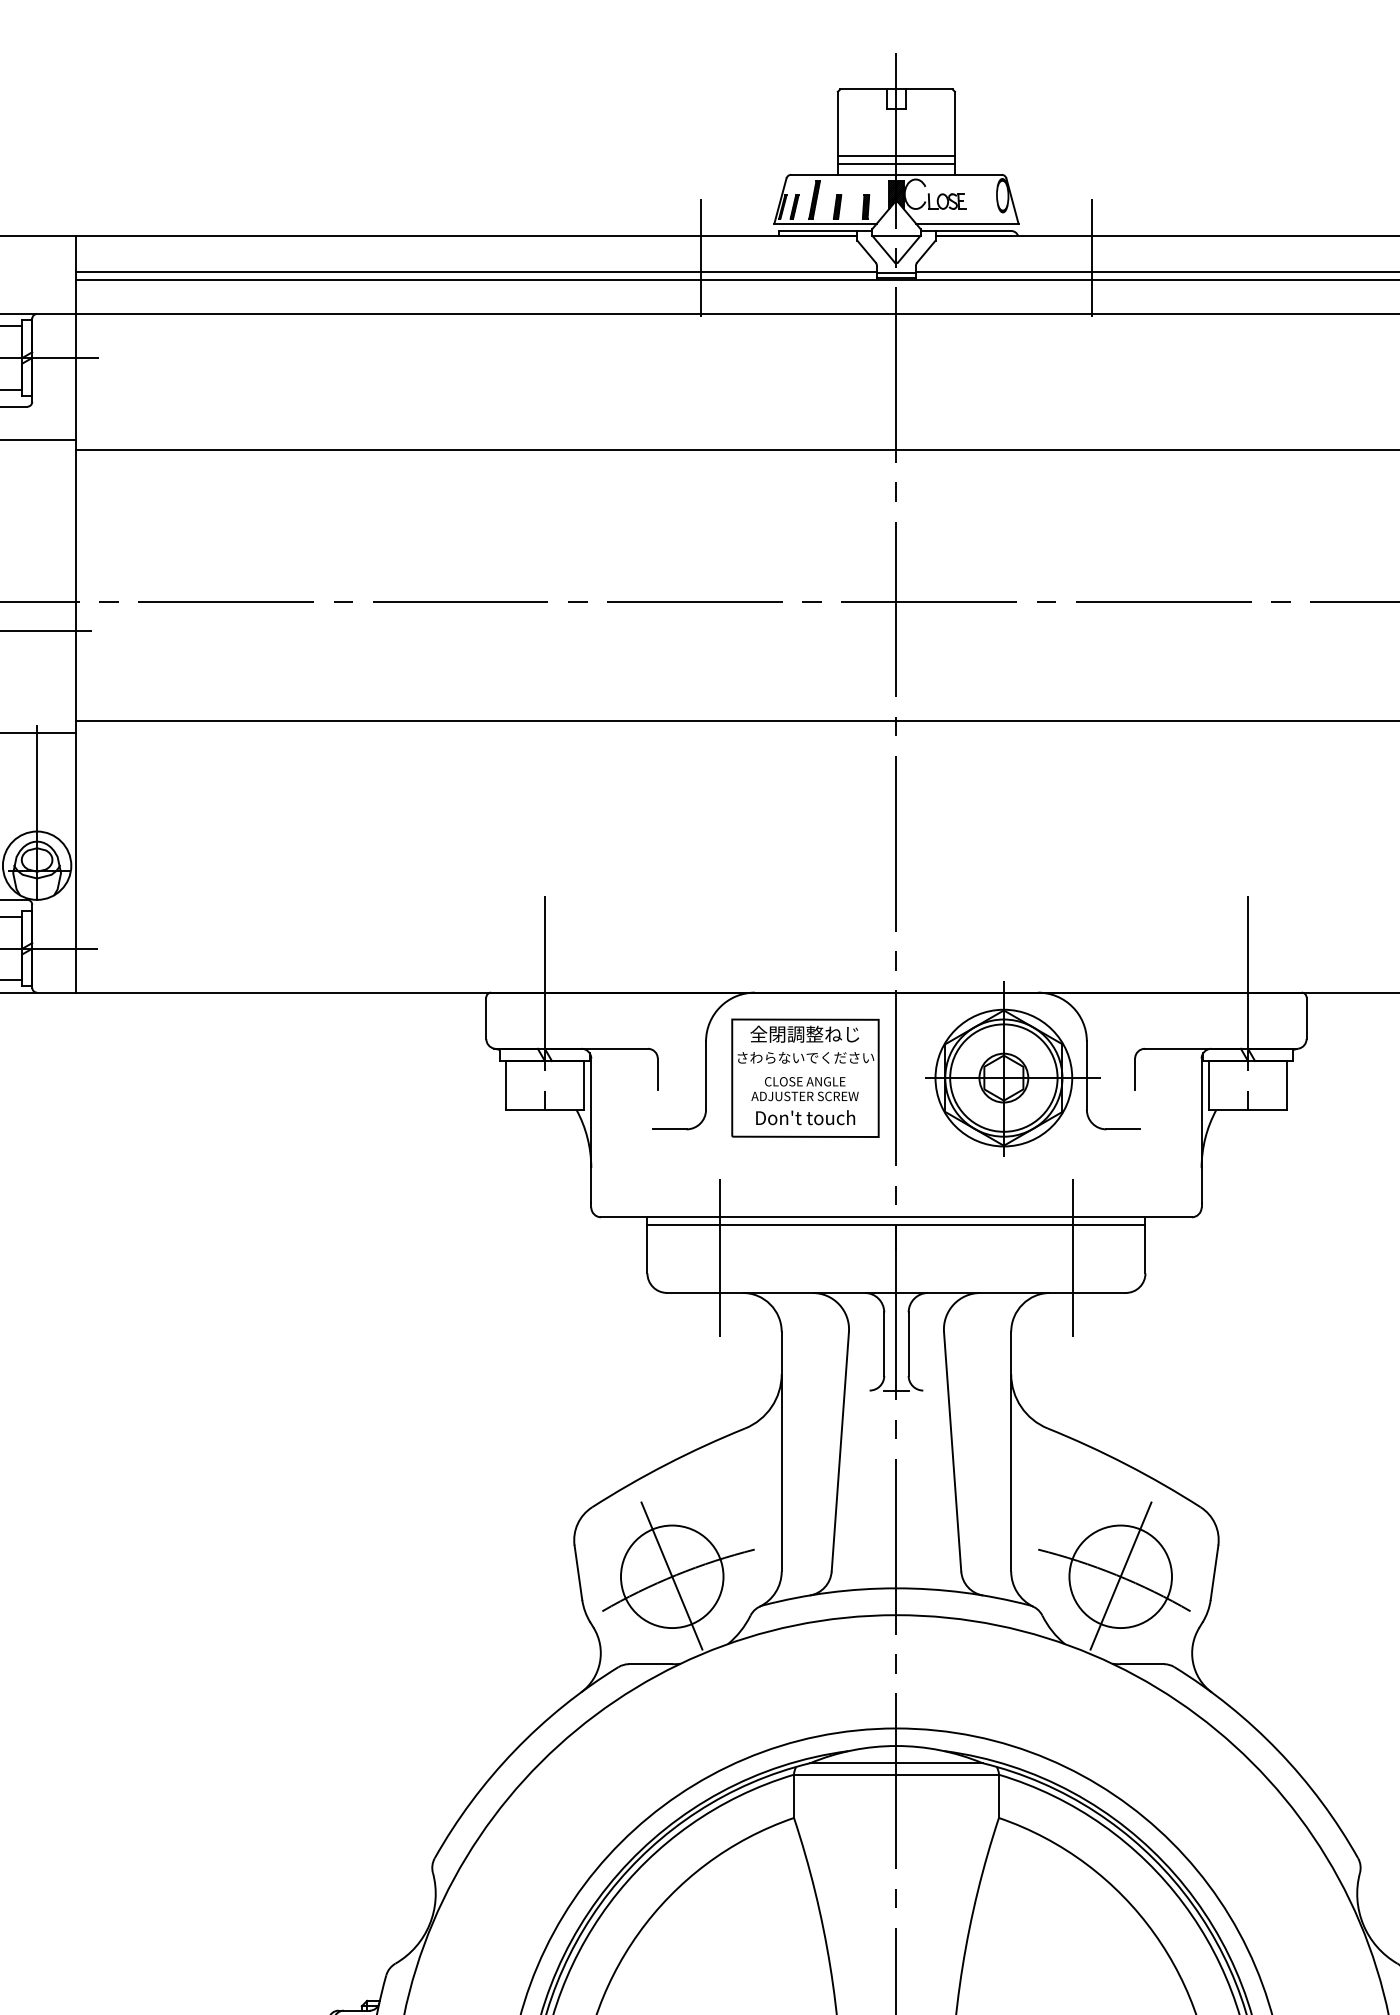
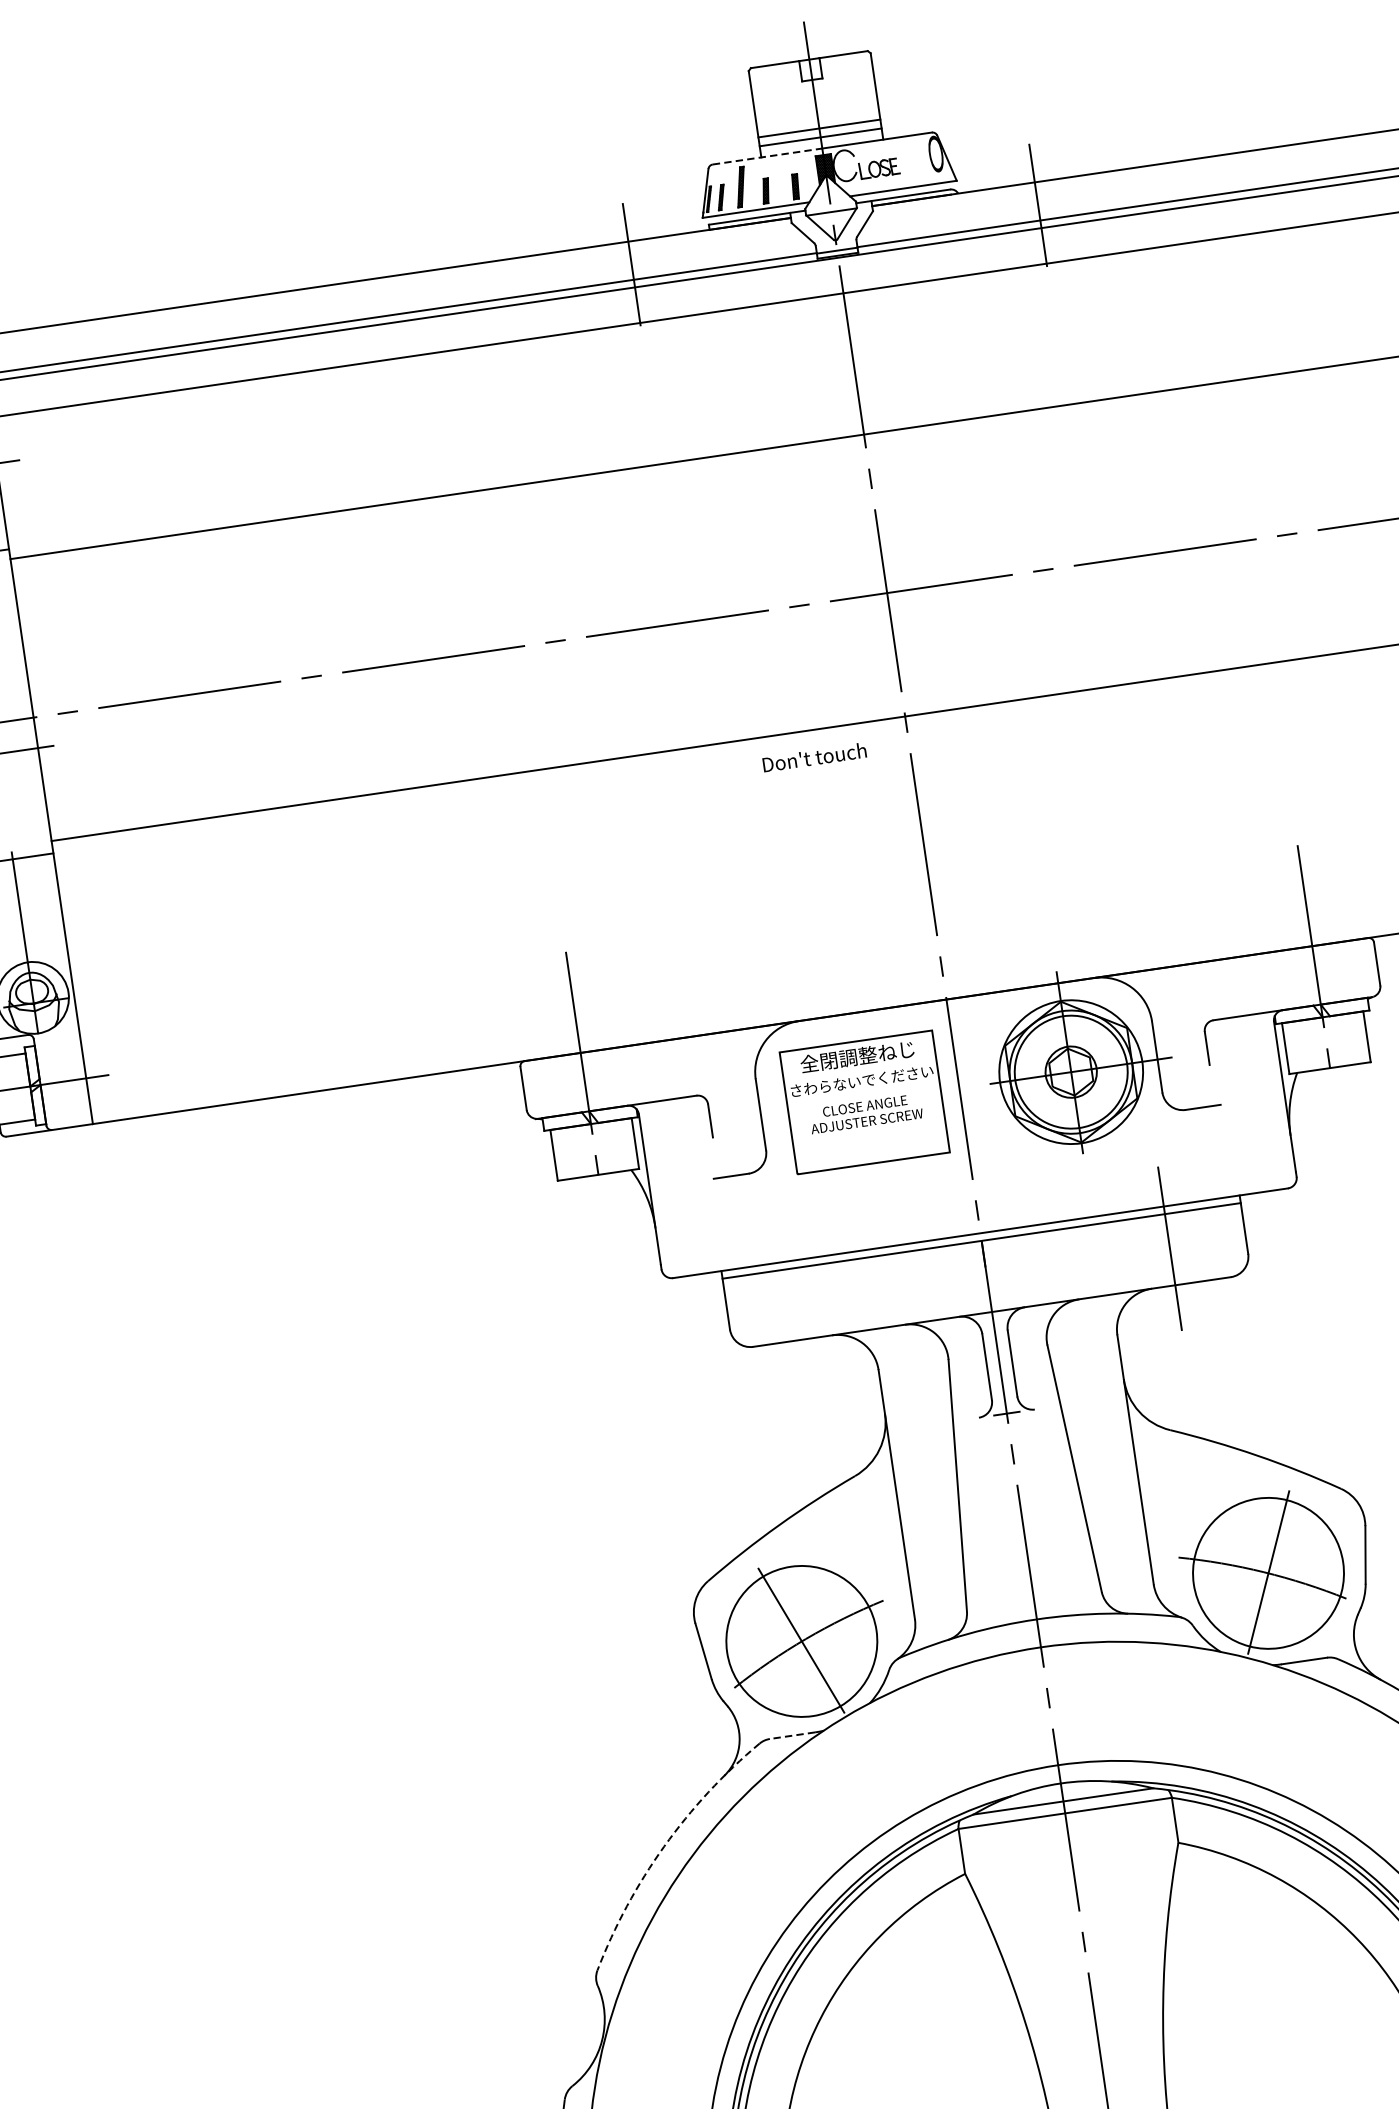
line: (843, 174) -> (767, 156), solid -> dashed
text: (805, 1117) -> (814, 757), moved
line: (720, 1257) -> (803, 1301), removed
circle: (671, 1576) -> (801, 1641), size x1.4
circle: (1120, 1576) -> (1268, 1573), size x1.4
line: (650, 1664) -> (792, 1735), solid -> dashed
arc: (514, 1750) -> (664, 1846), solid -> dashed

